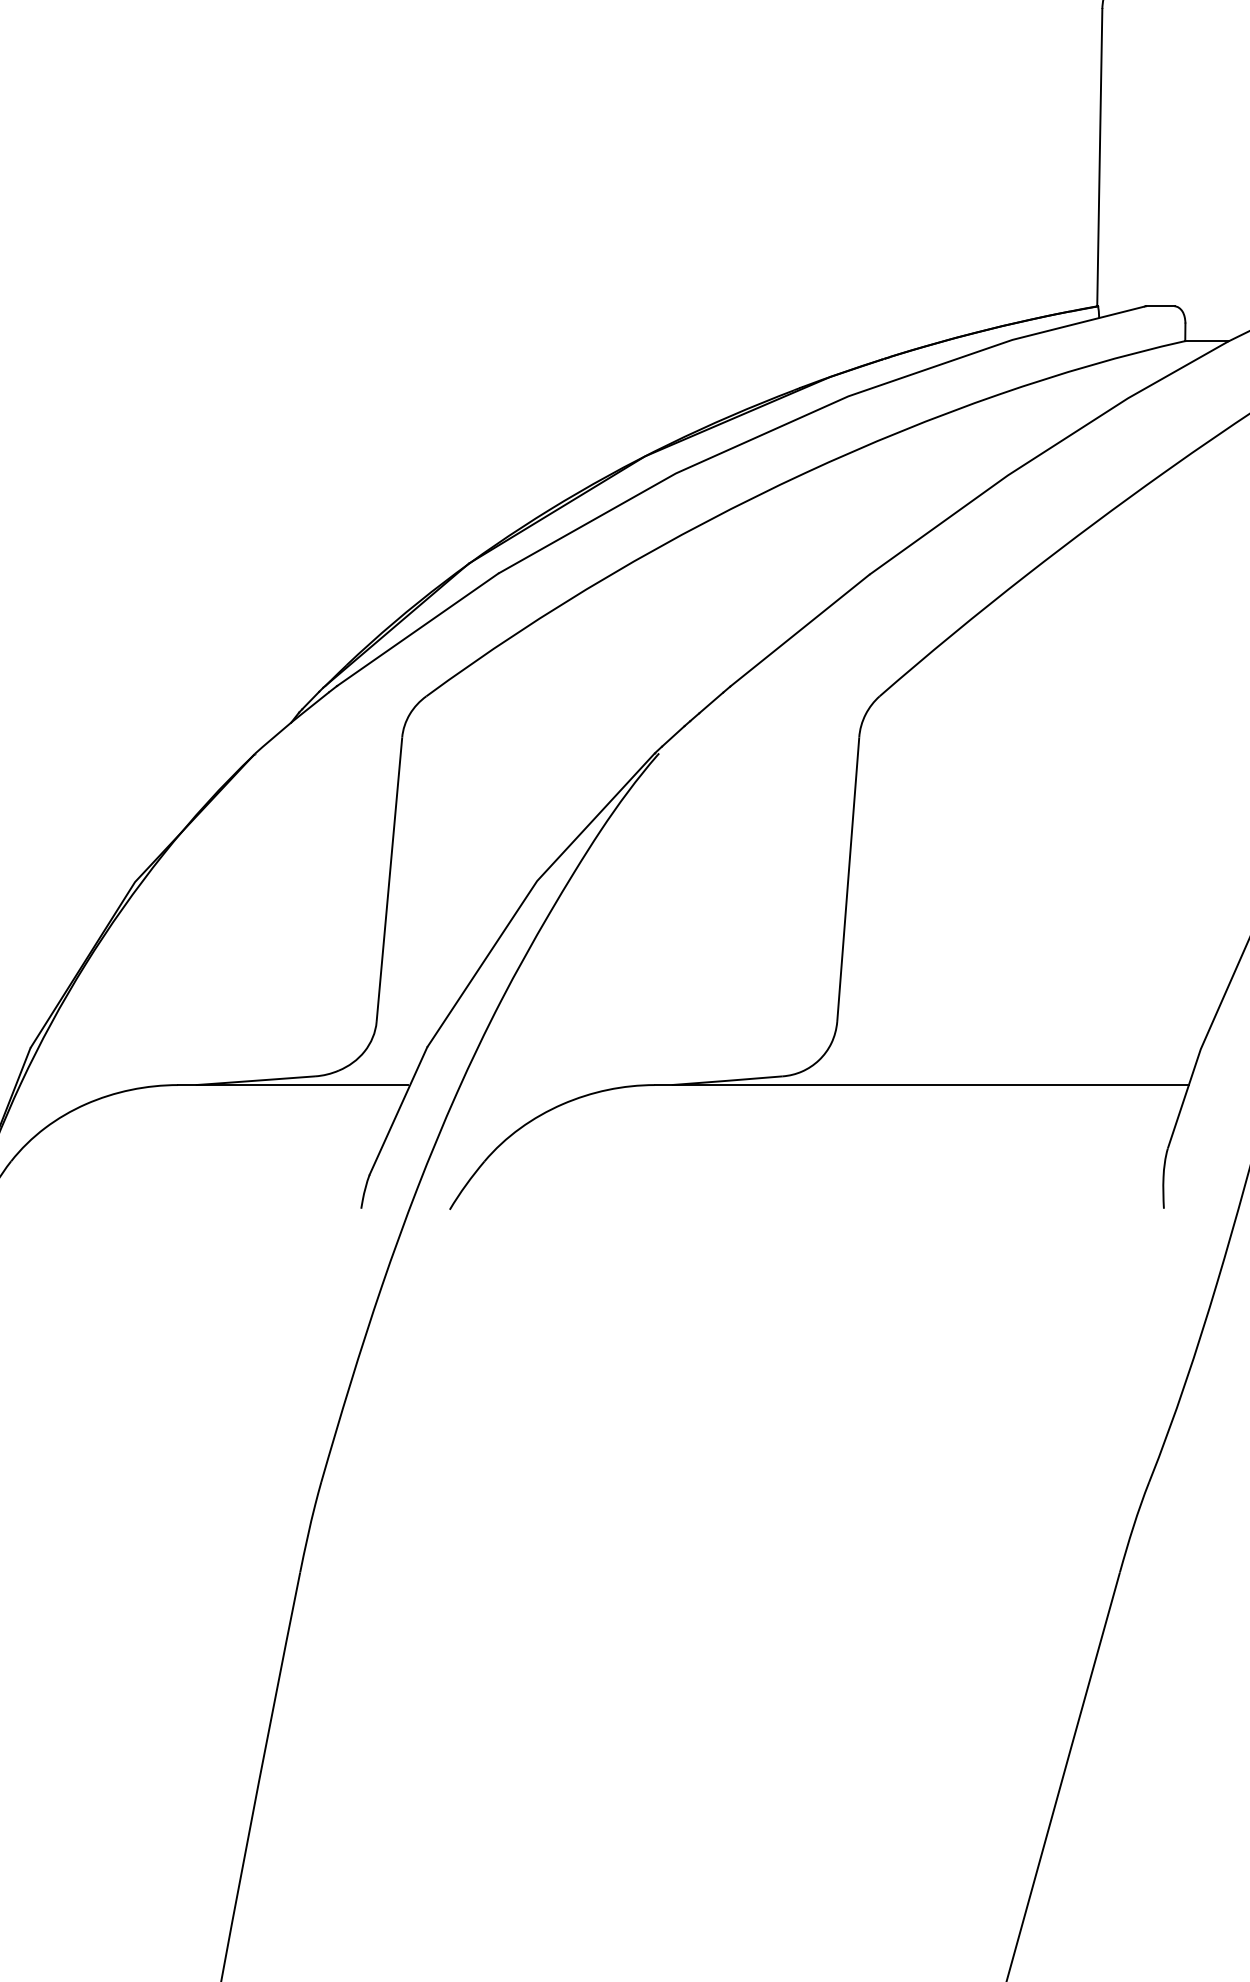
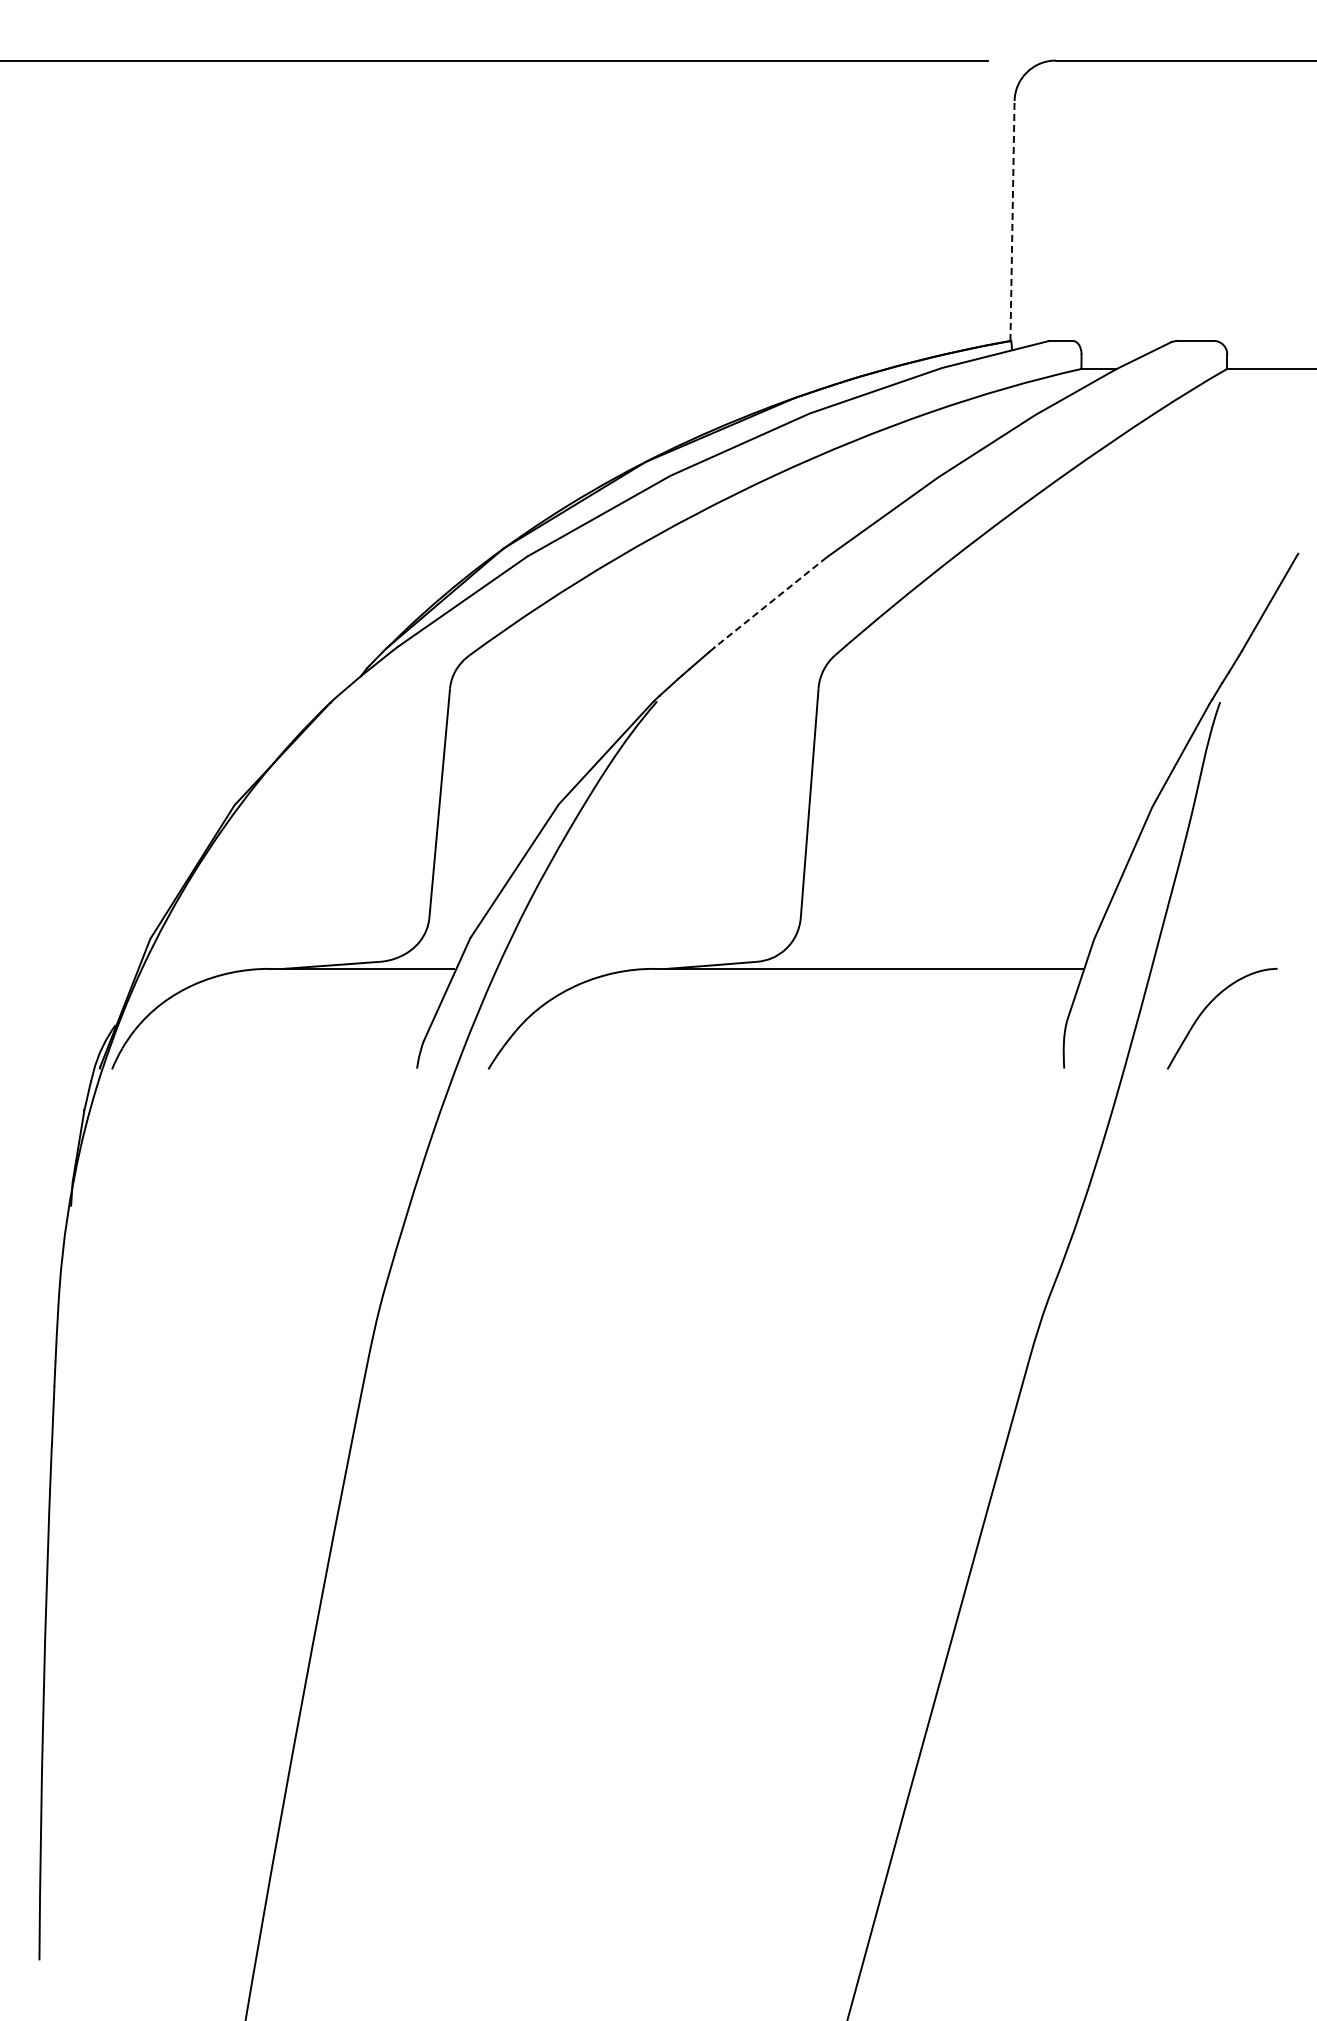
line: (1099, 158) -> (1012, 221), solid -> dashed
line: (799, 630) -> (770, 602), solid -> dashed

